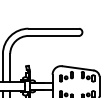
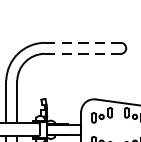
line: (54, 28) -> (84, 42), solid -> dashed
line: (54, 35) -> (84, 53), solid -> dashed

